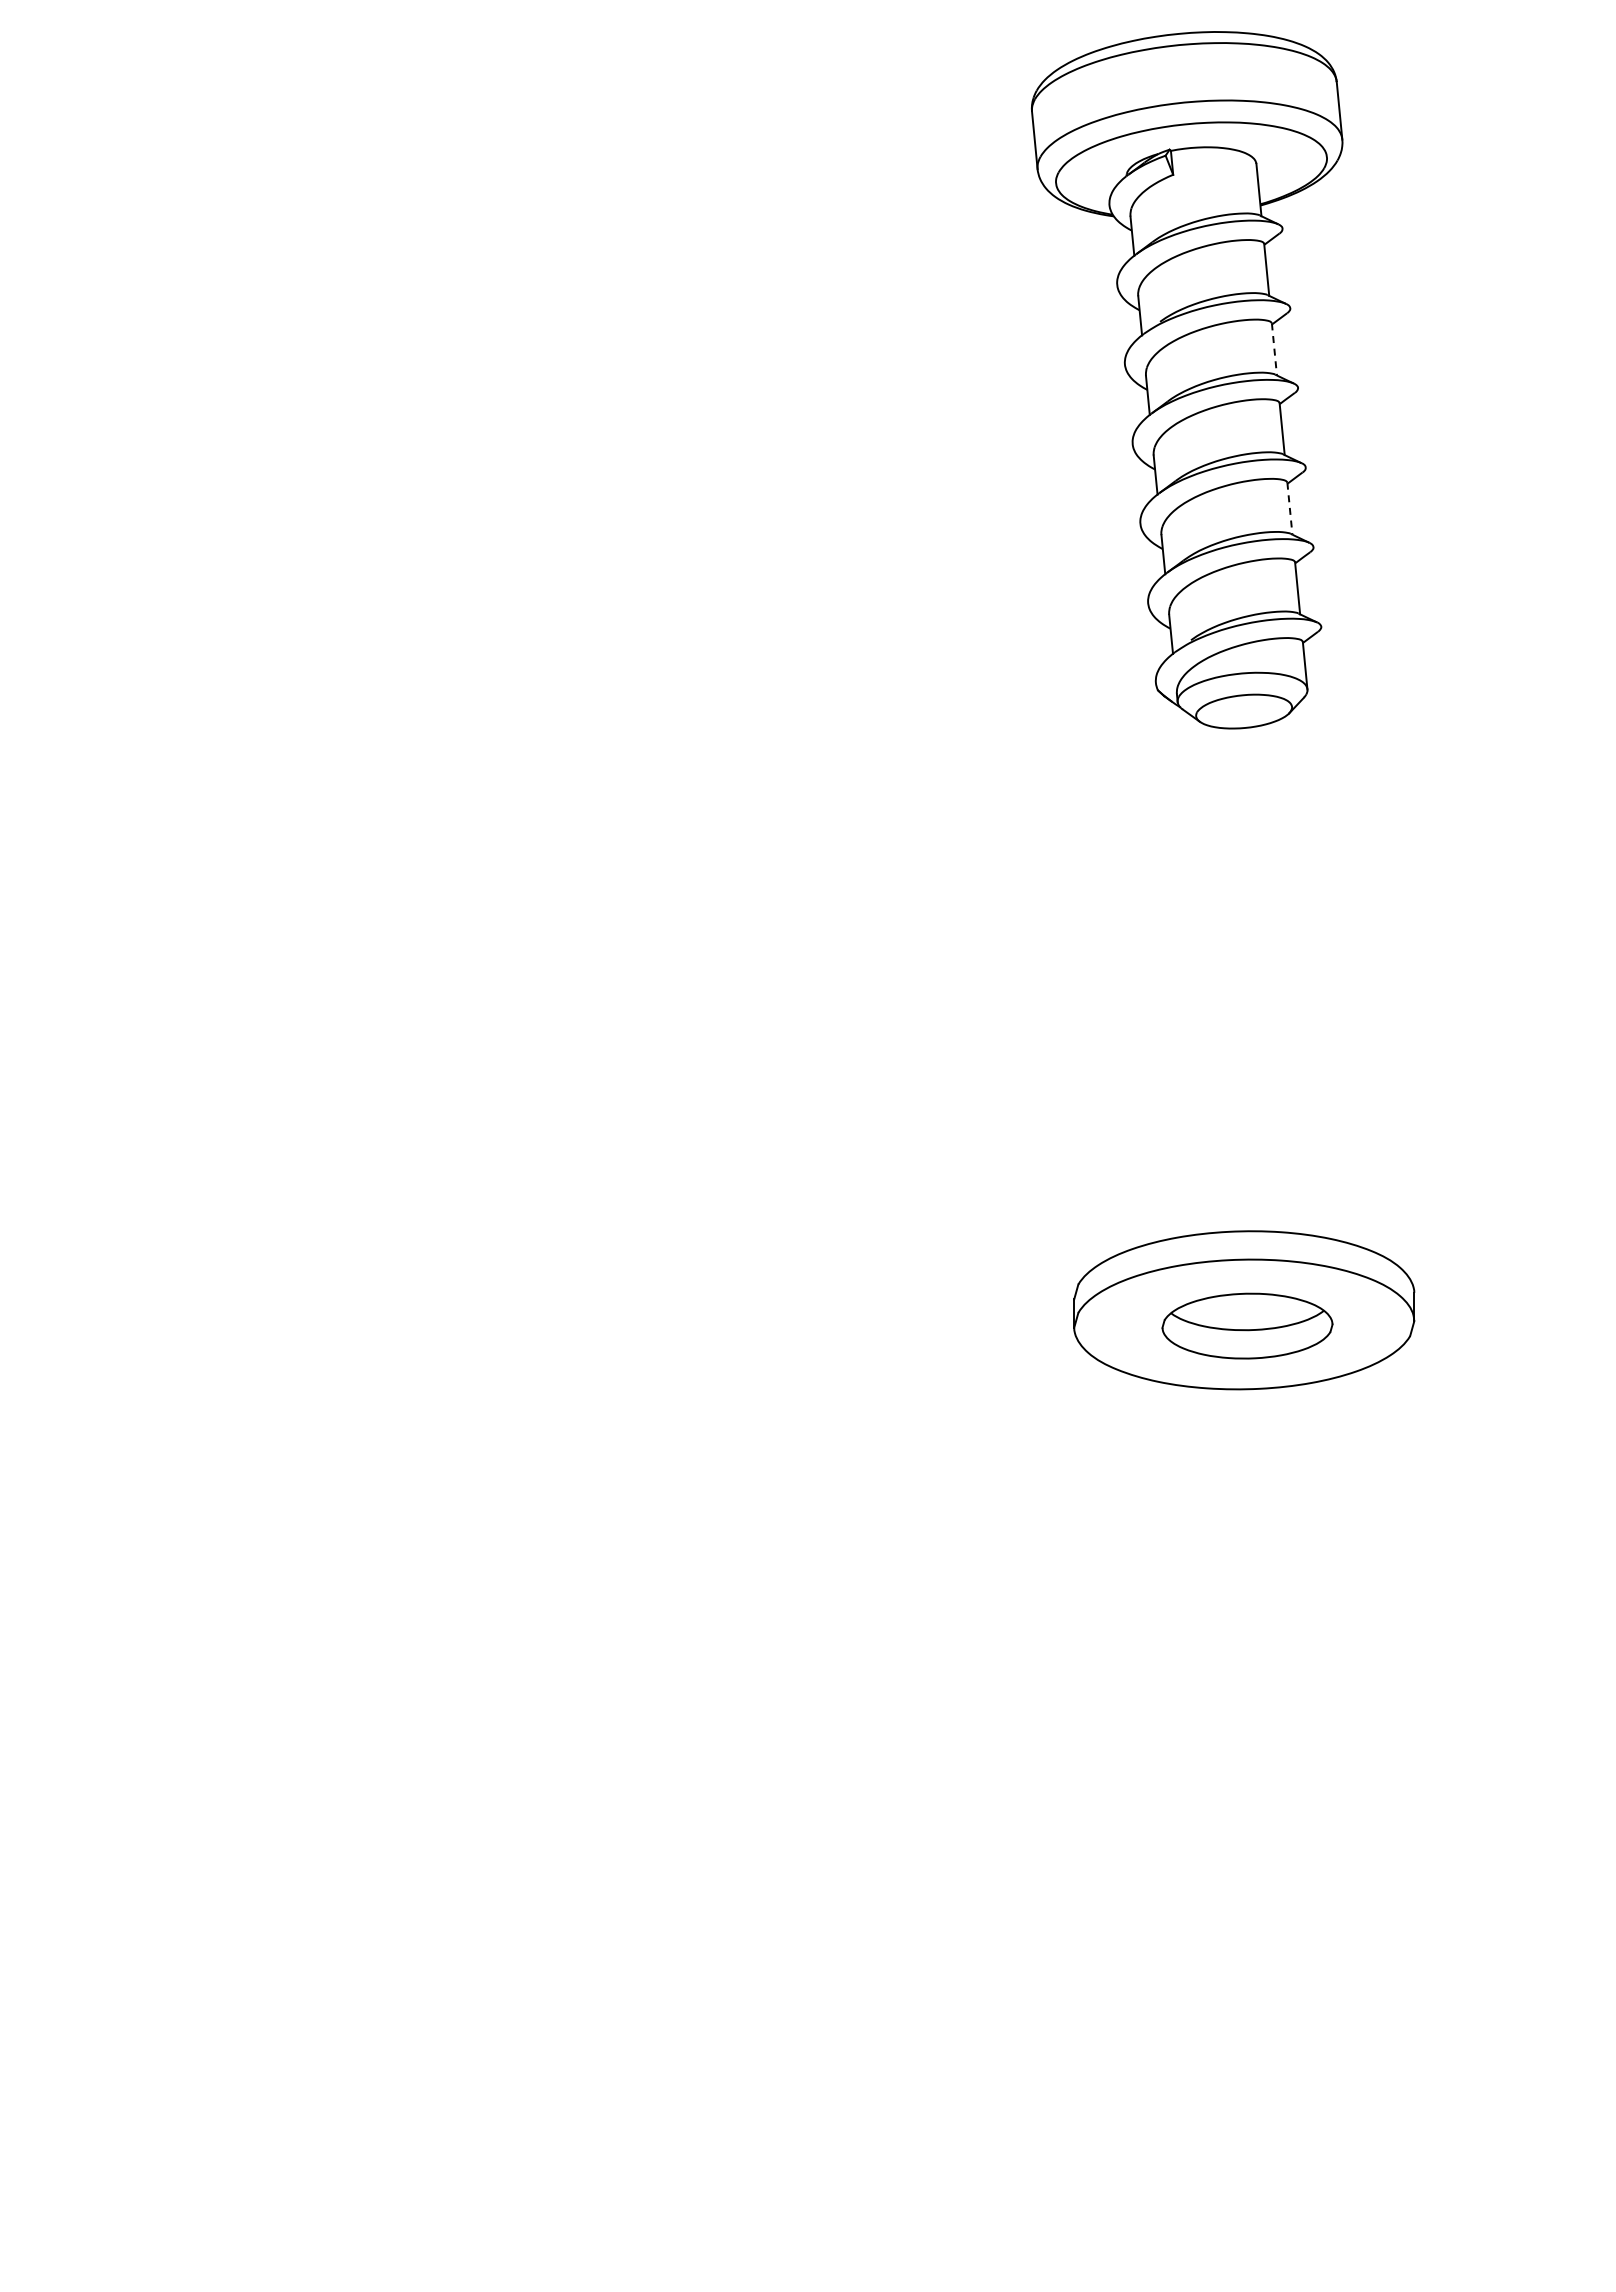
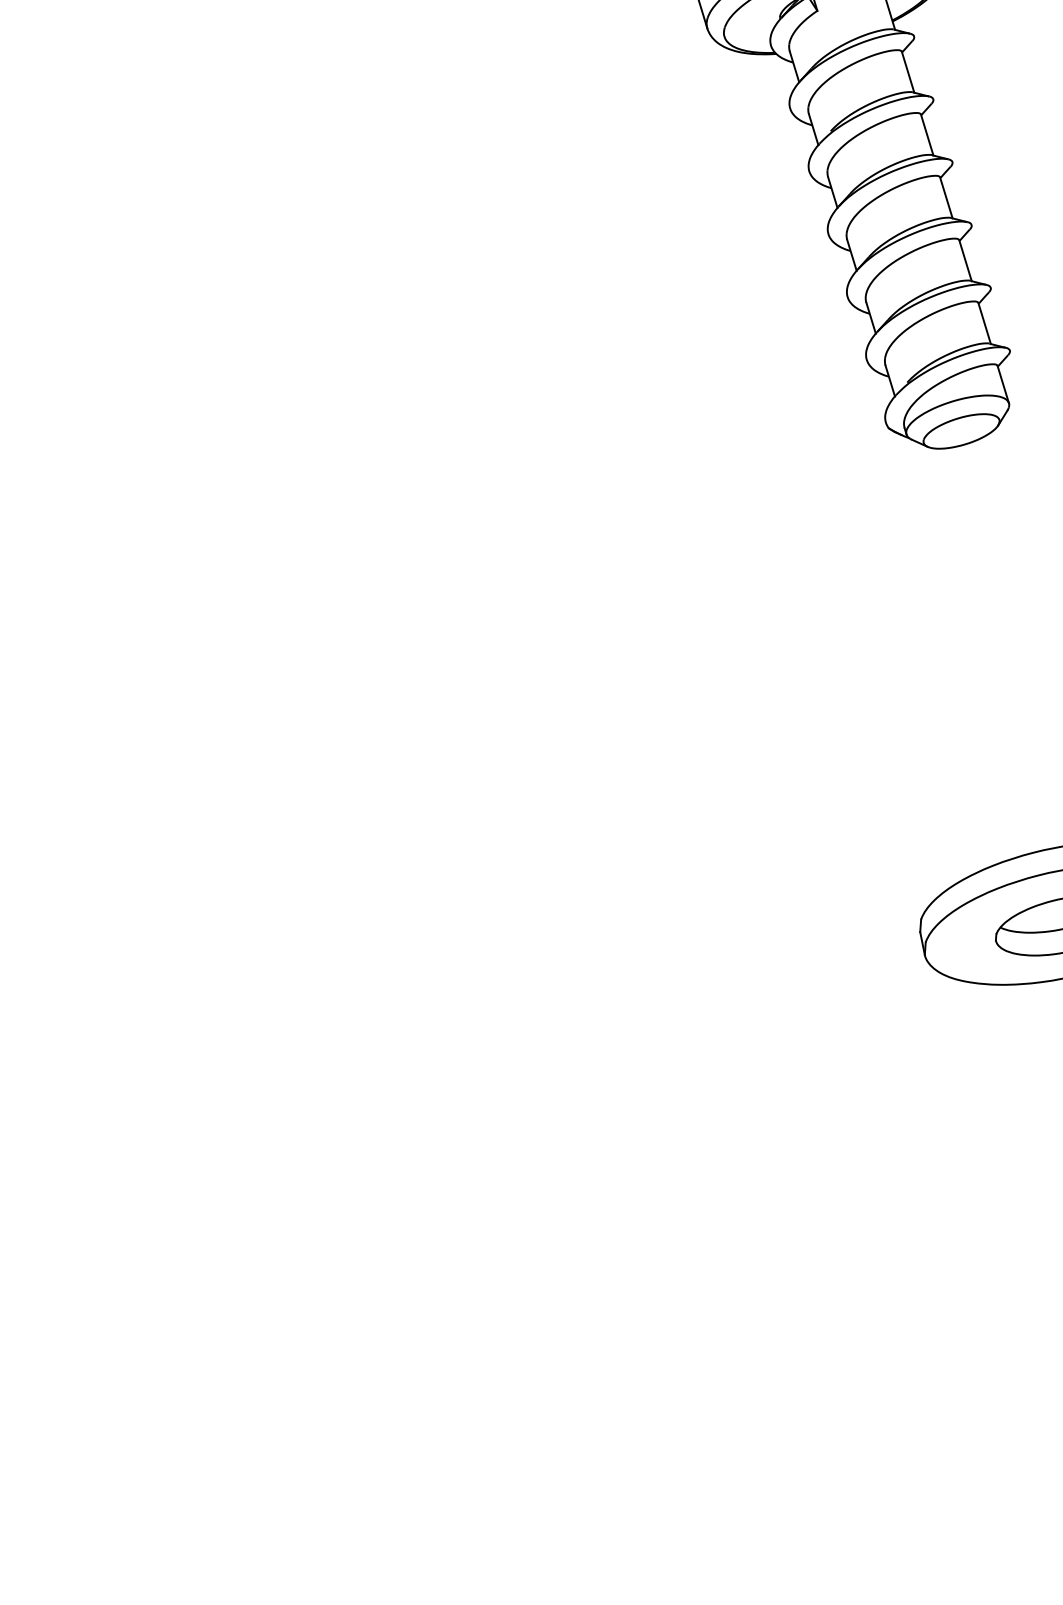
line: (1274, 349) -> (927, 135), dashed -> solid
line: (1289, 509) -> (965, 261), dashed -> solid

